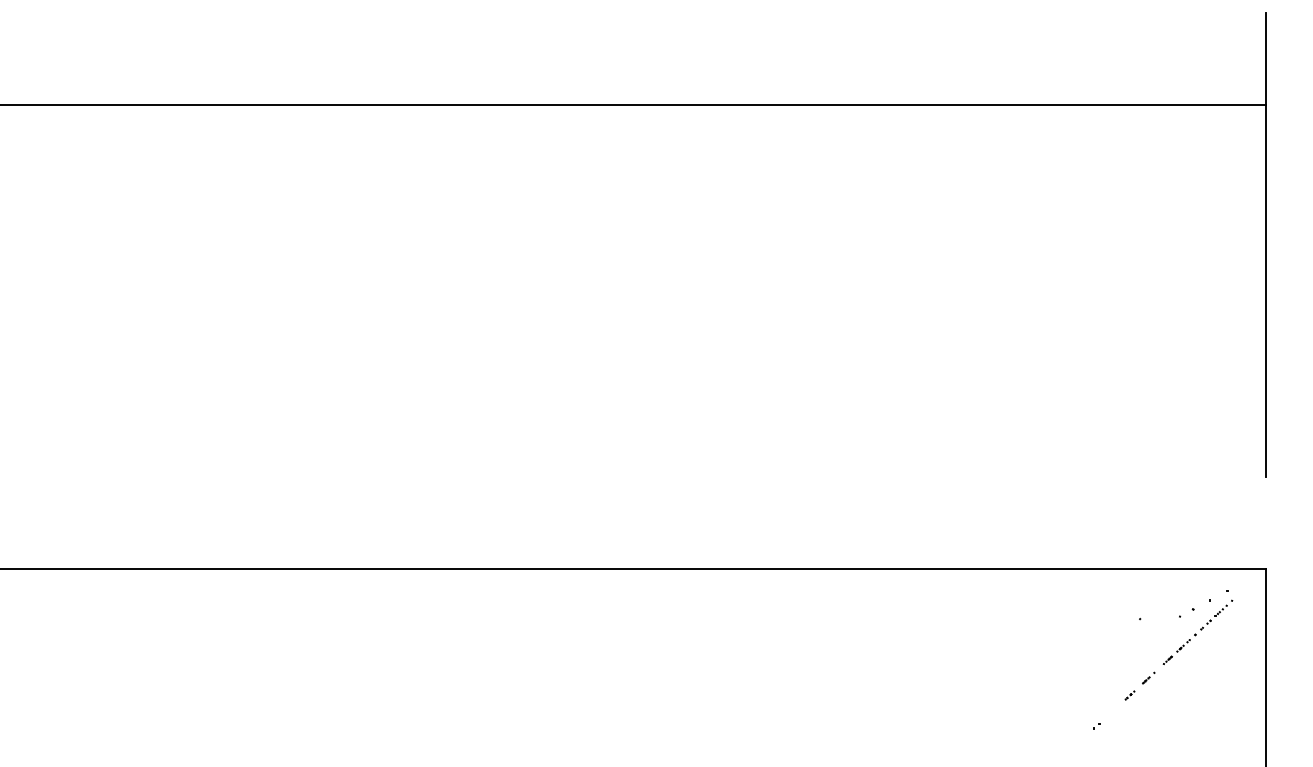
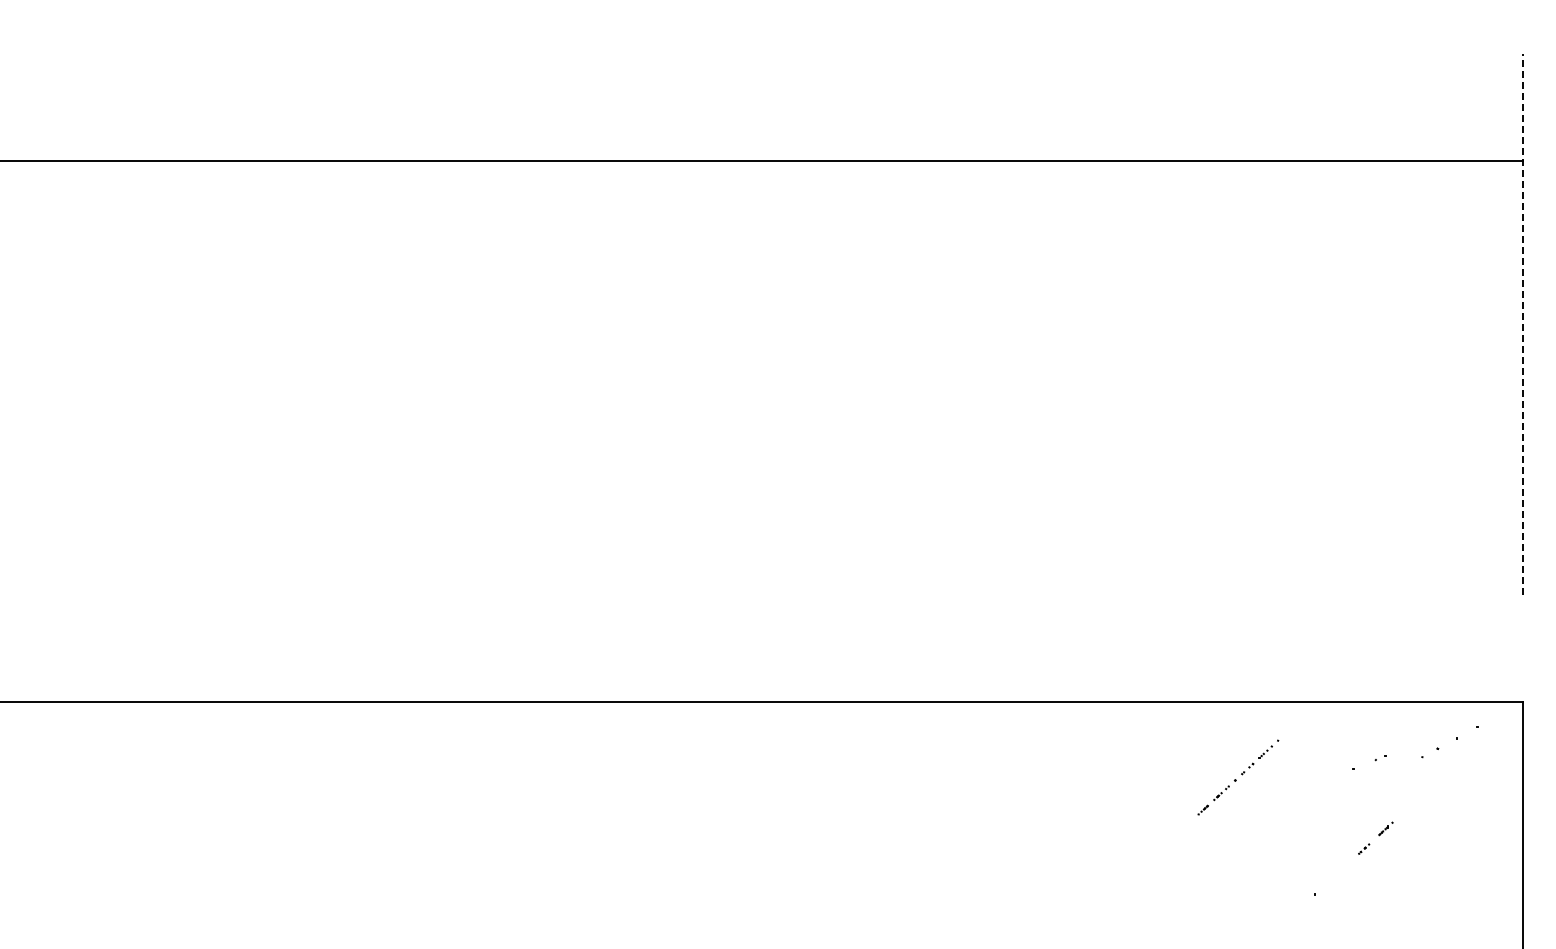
line: (1266, 244) -> (1523, 323), solid -> dashed
part: (1198, 632) -> (1238, 777), moved

